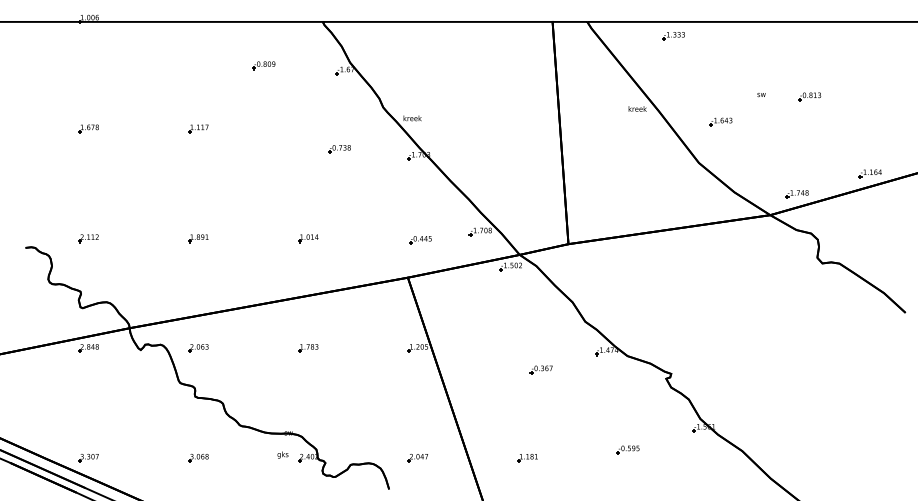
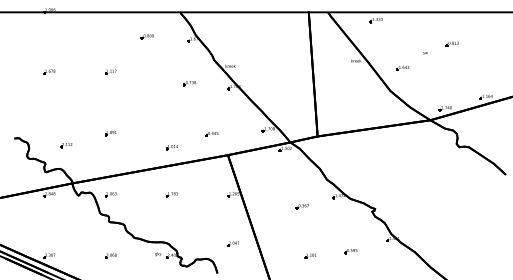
part: (808, 95) -> (451, 43), moved
part: (88, 238) -> (66, 145), moved
part: (306, 238) -> (171, 147), moved
part: (419, 240) -> (211, 134), moved
part: (416, 457) -> (232, 243), moved
part: (527, 457) -> (310, 255), moved

